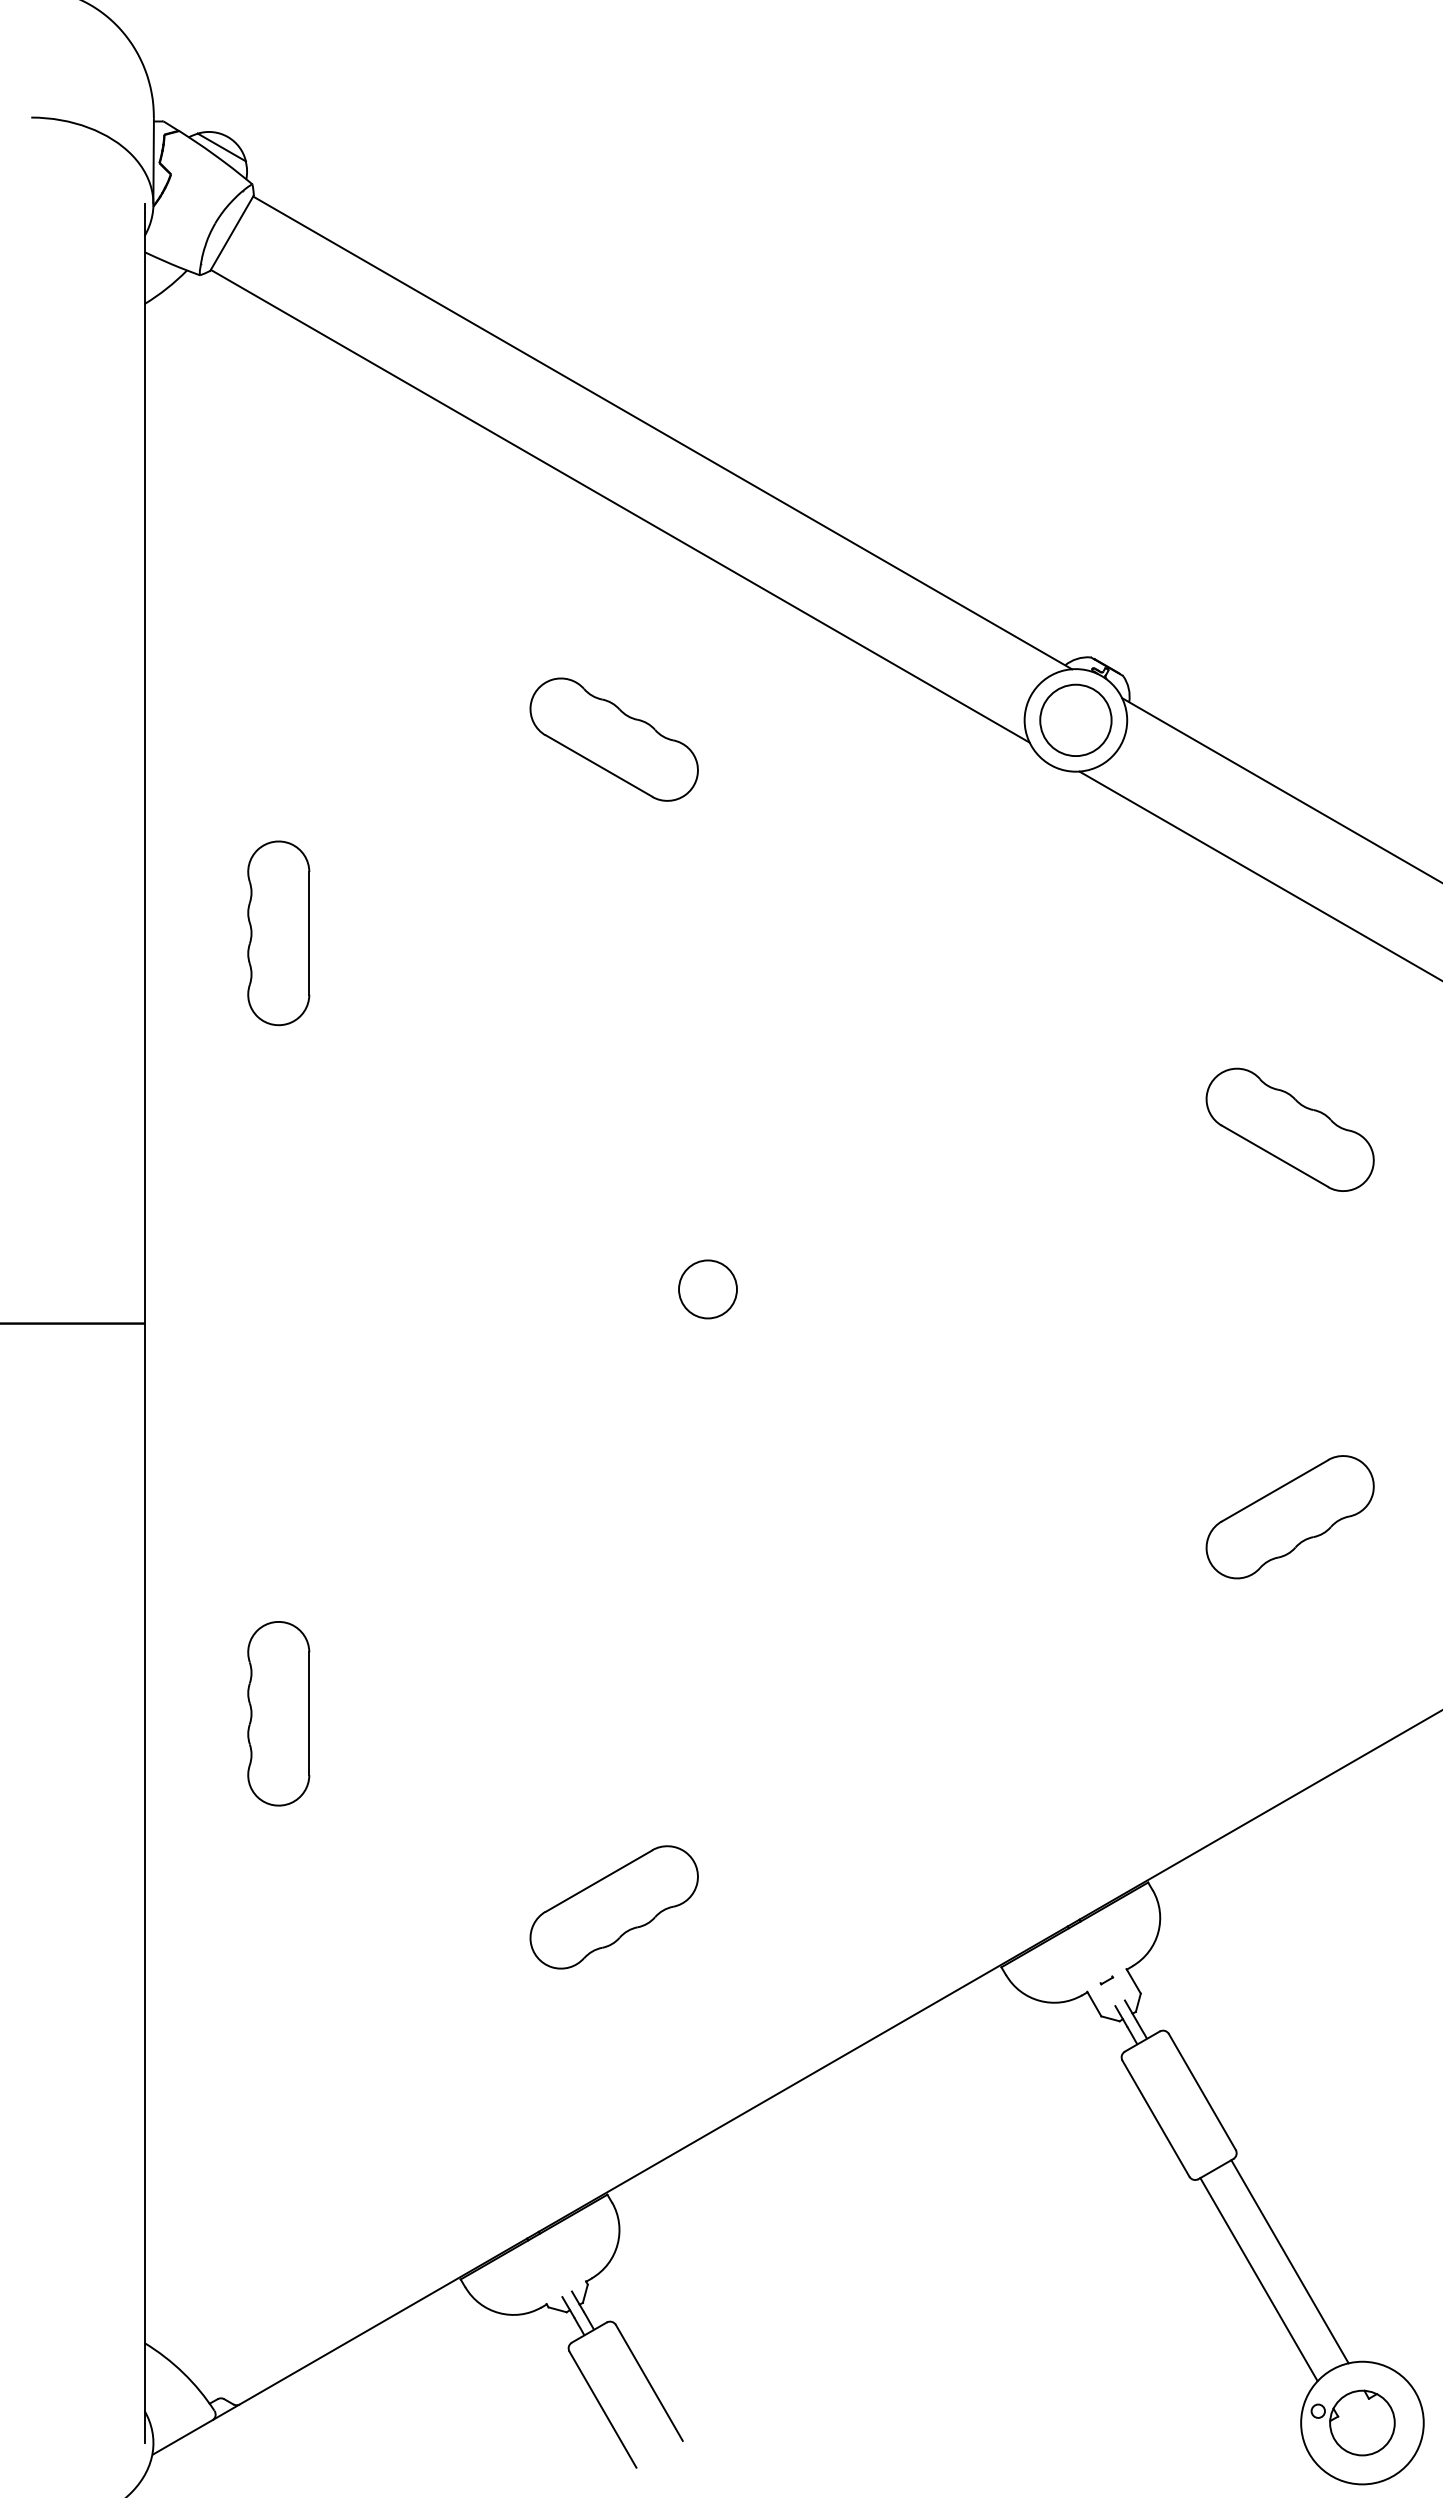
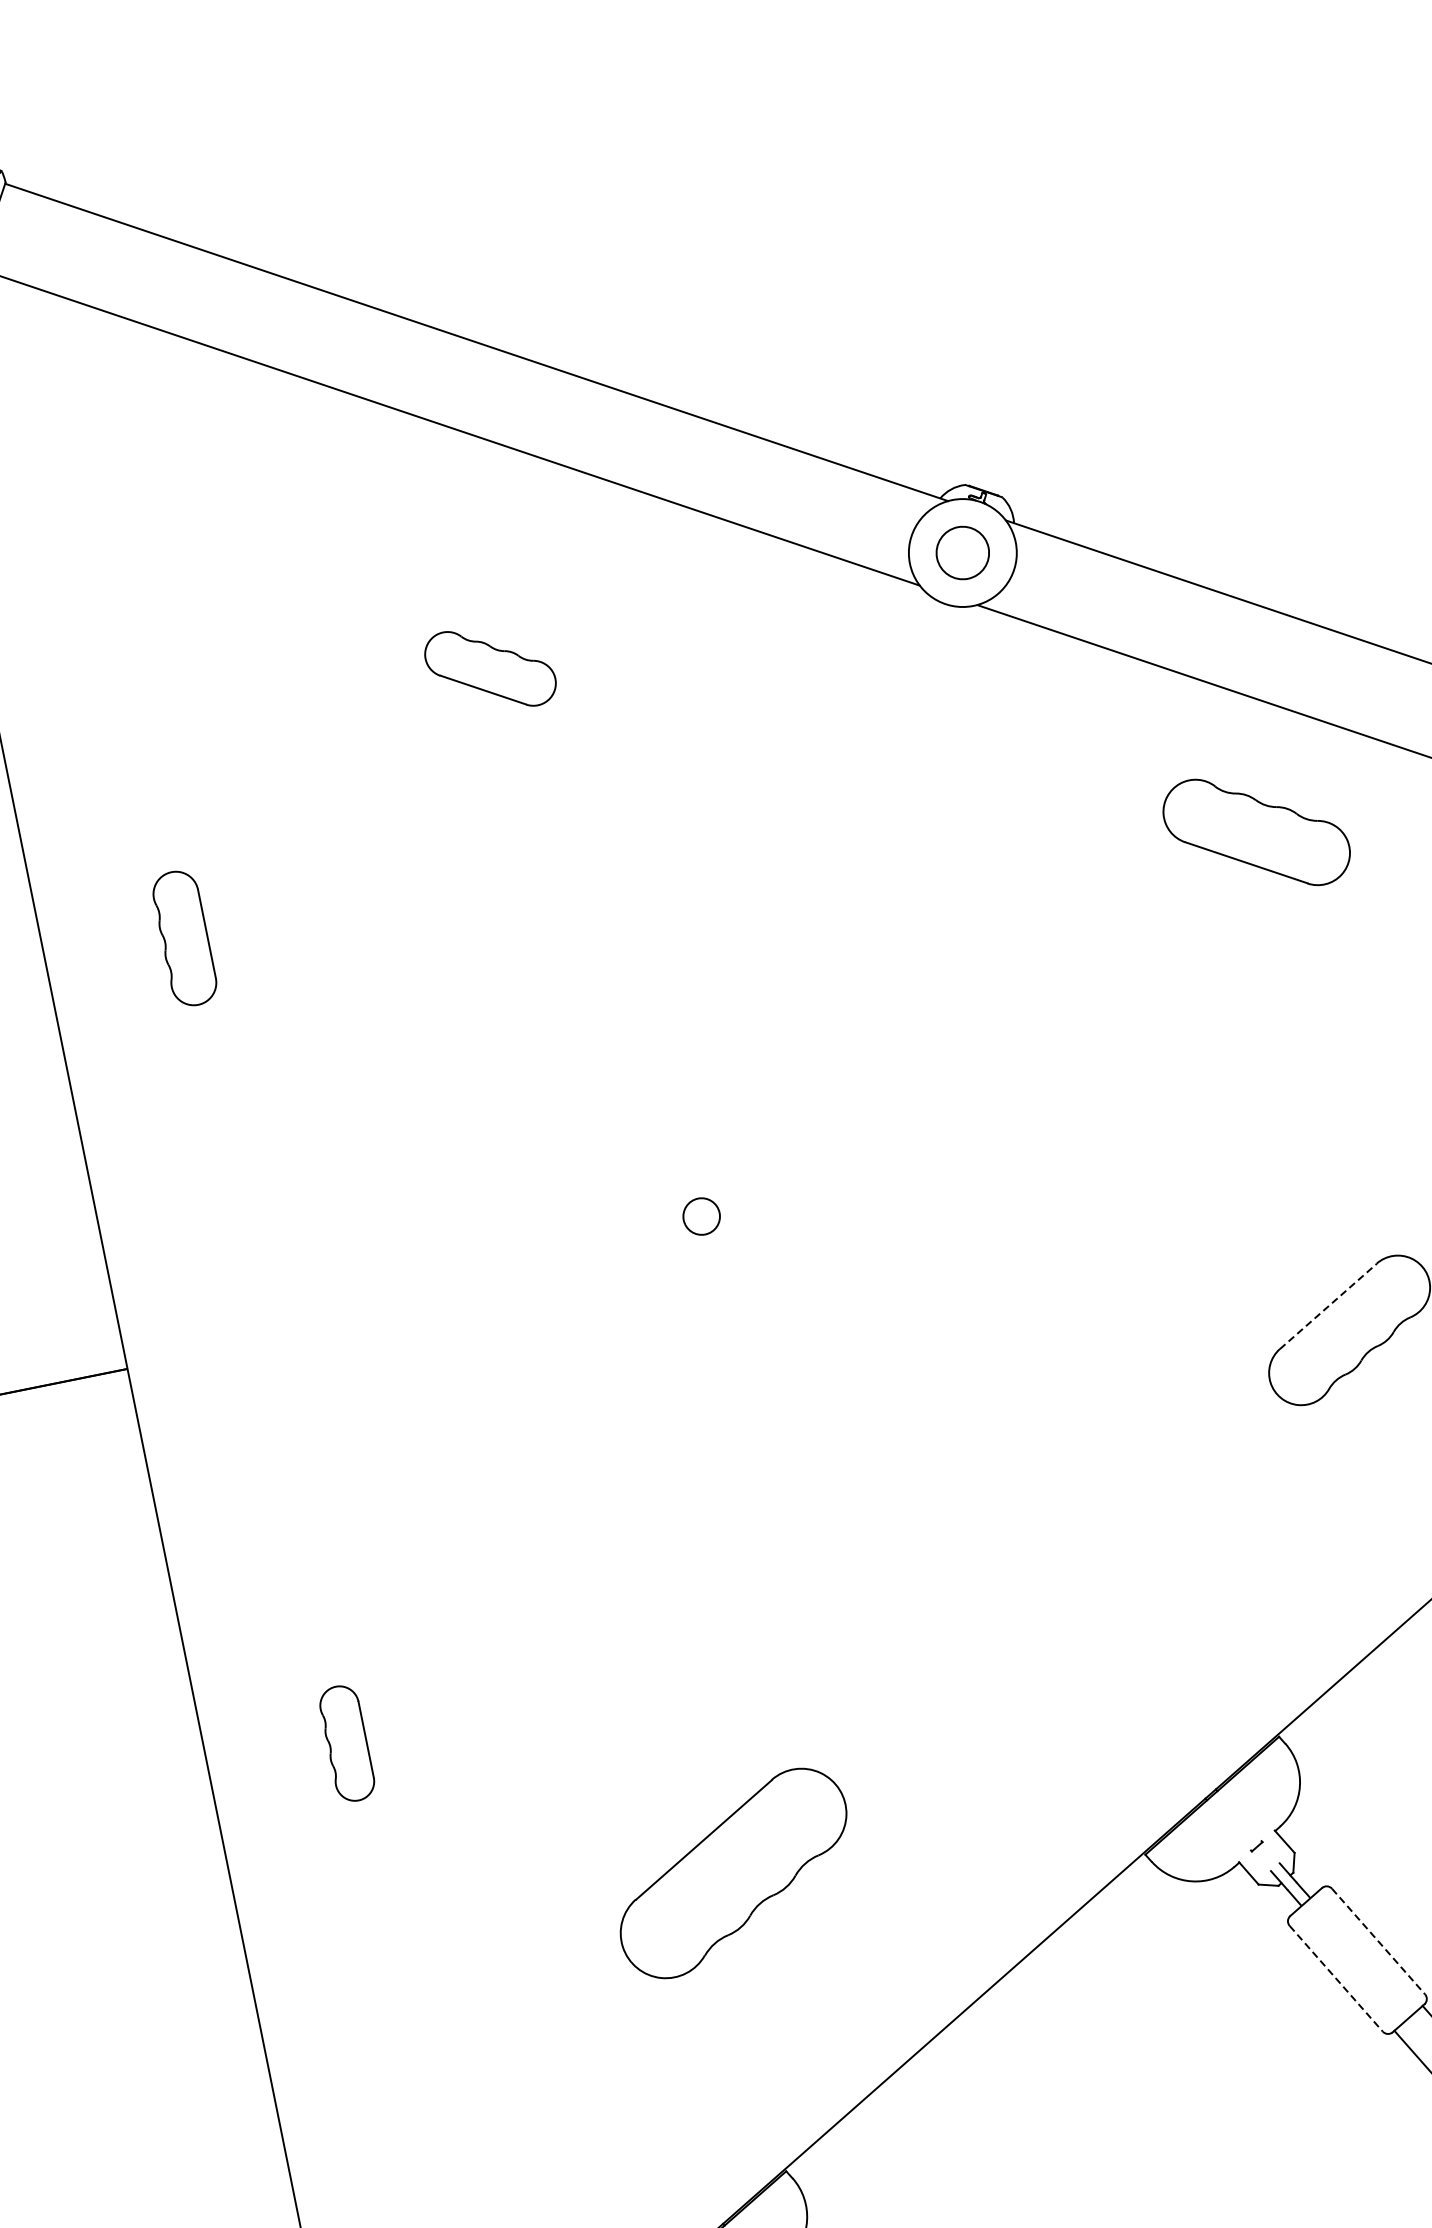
circle: (1075, 720) -> (962, 553), size x0.7
part: (613, 739) -> (489, 668), size x0.7
part: (278, 933) -> (184, 938), size x0.7
part: (1289, 1129) -> (1255, 832), moved
circle: (707, 1289) -> (701, 1216), size x0.6
line: (1275, 1490) -> (1328, 1305), solid -> dashed
part: (278, 1713) -> (346, 1743), size x0.6
part: (613, 1907) -> (732, 1873), size x1.4
line: (1202, 2091) -> (1378, 1941), solid -> dashed
line: (1155, 2118) -> (1335, 1978), solid -> dashed

